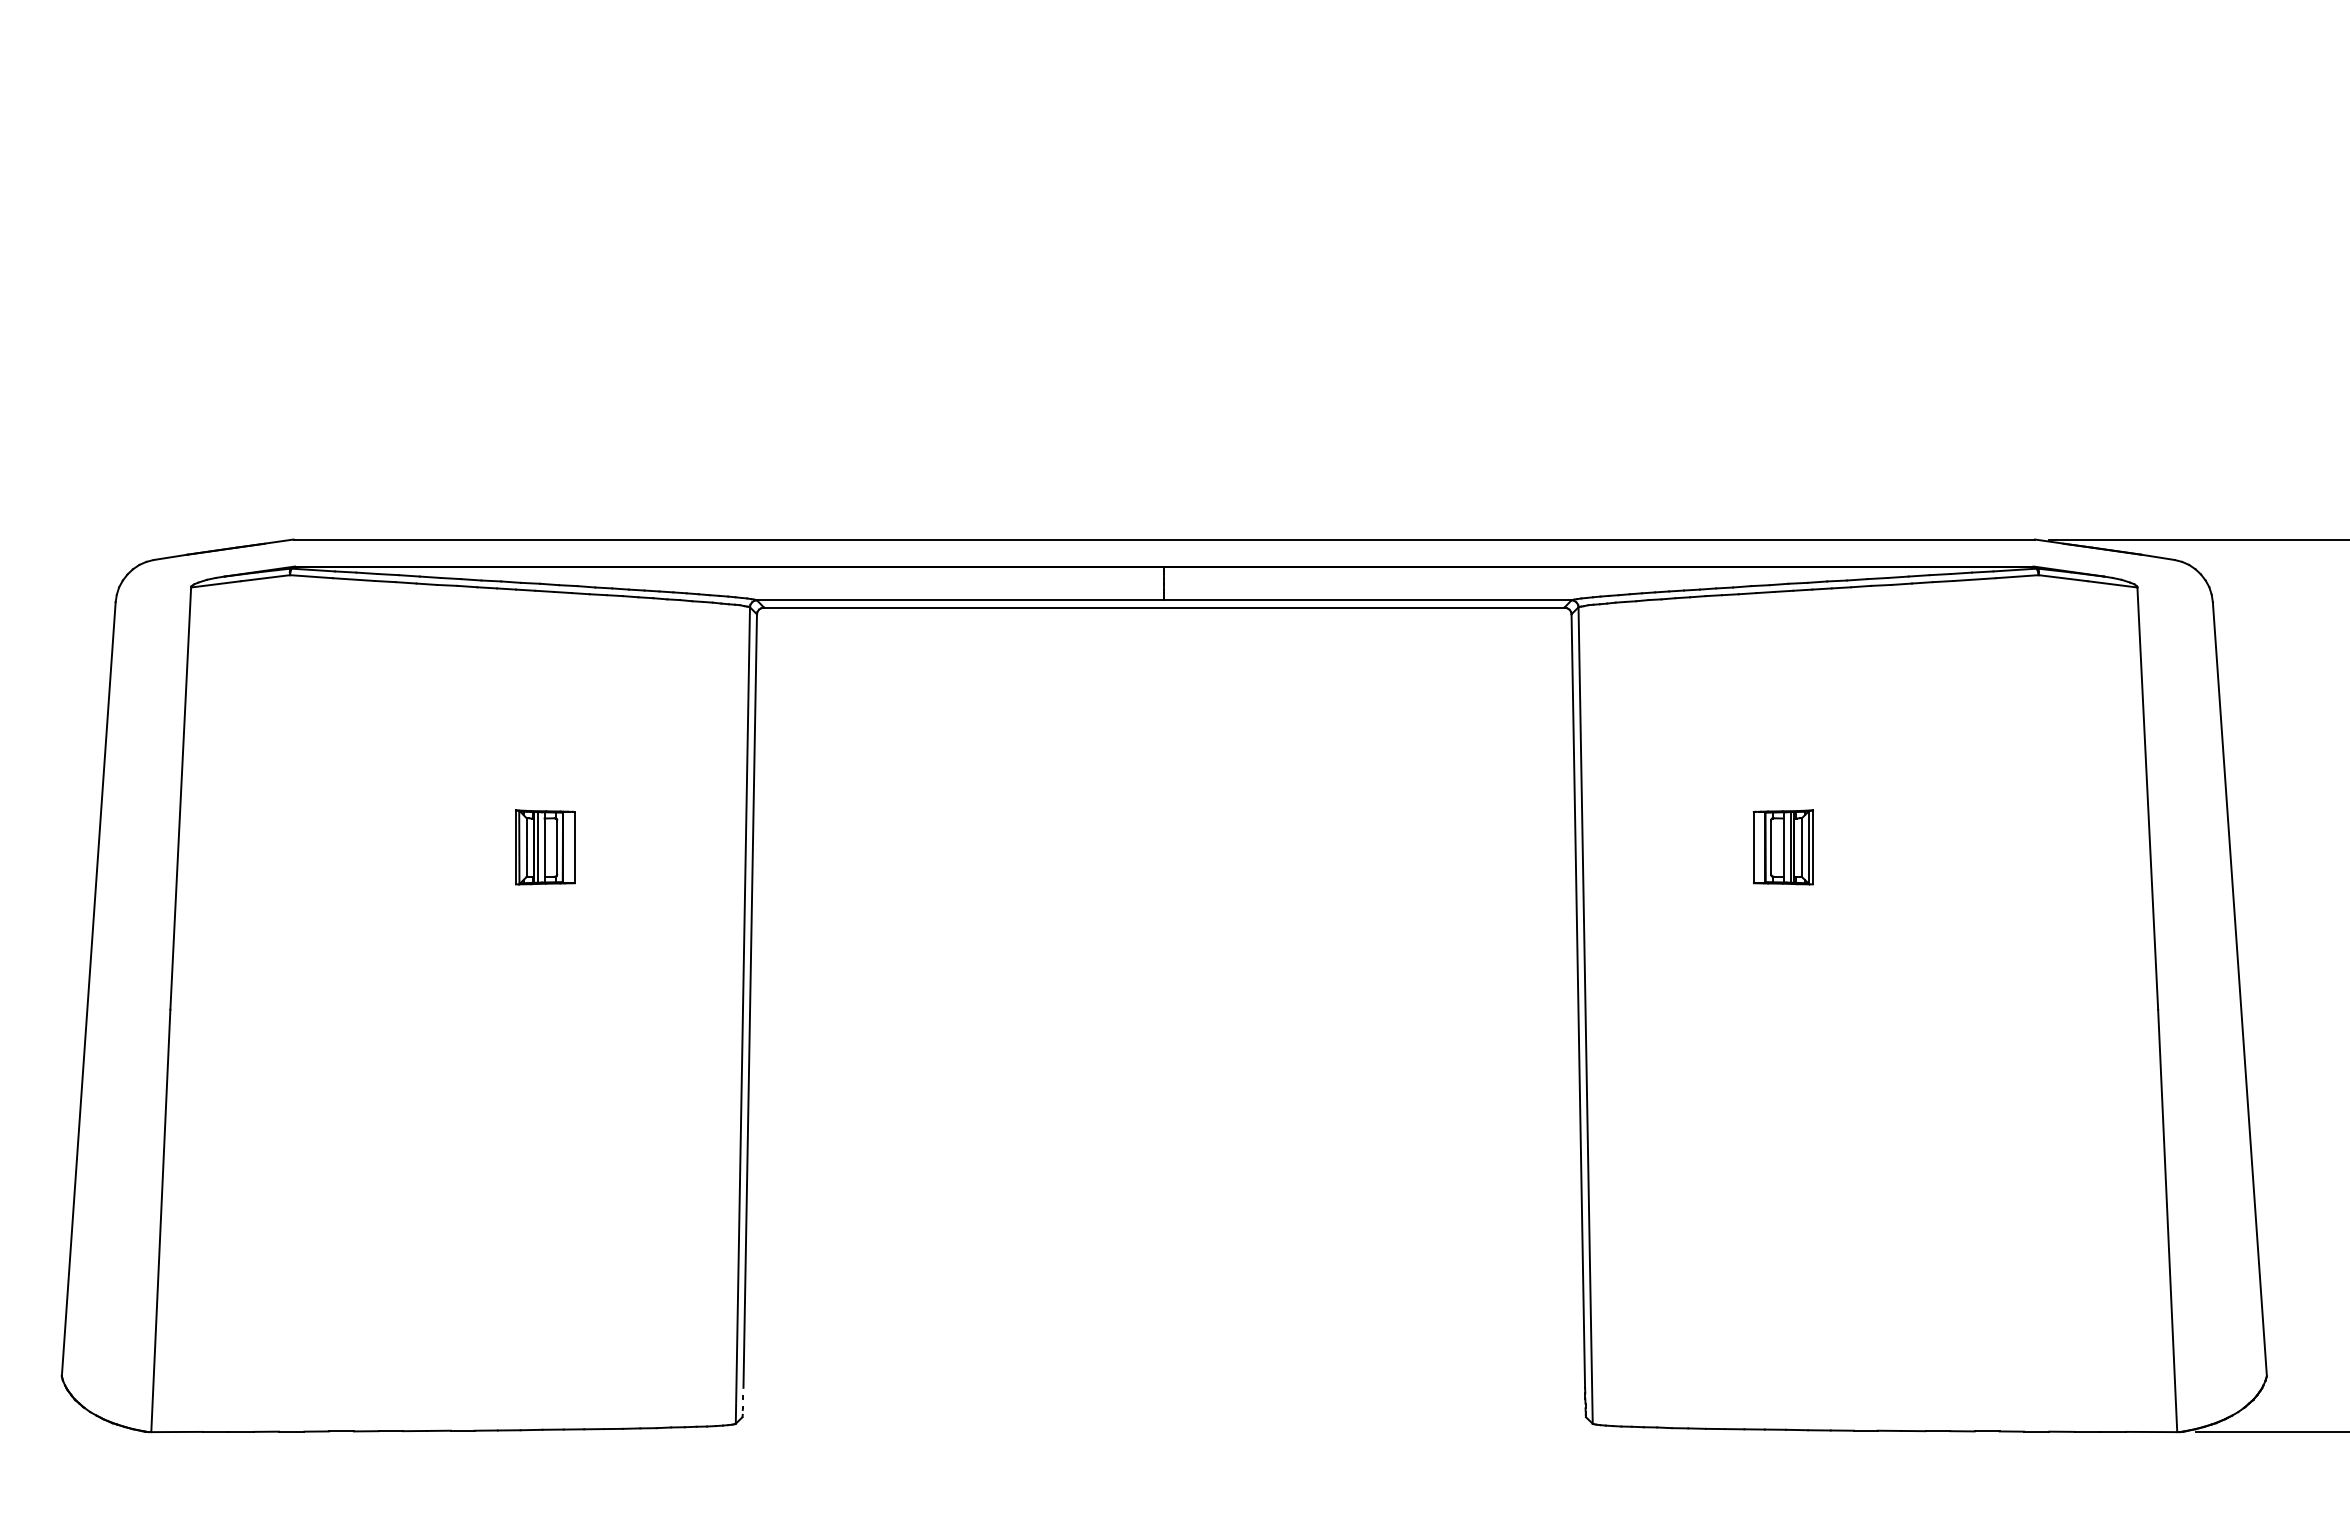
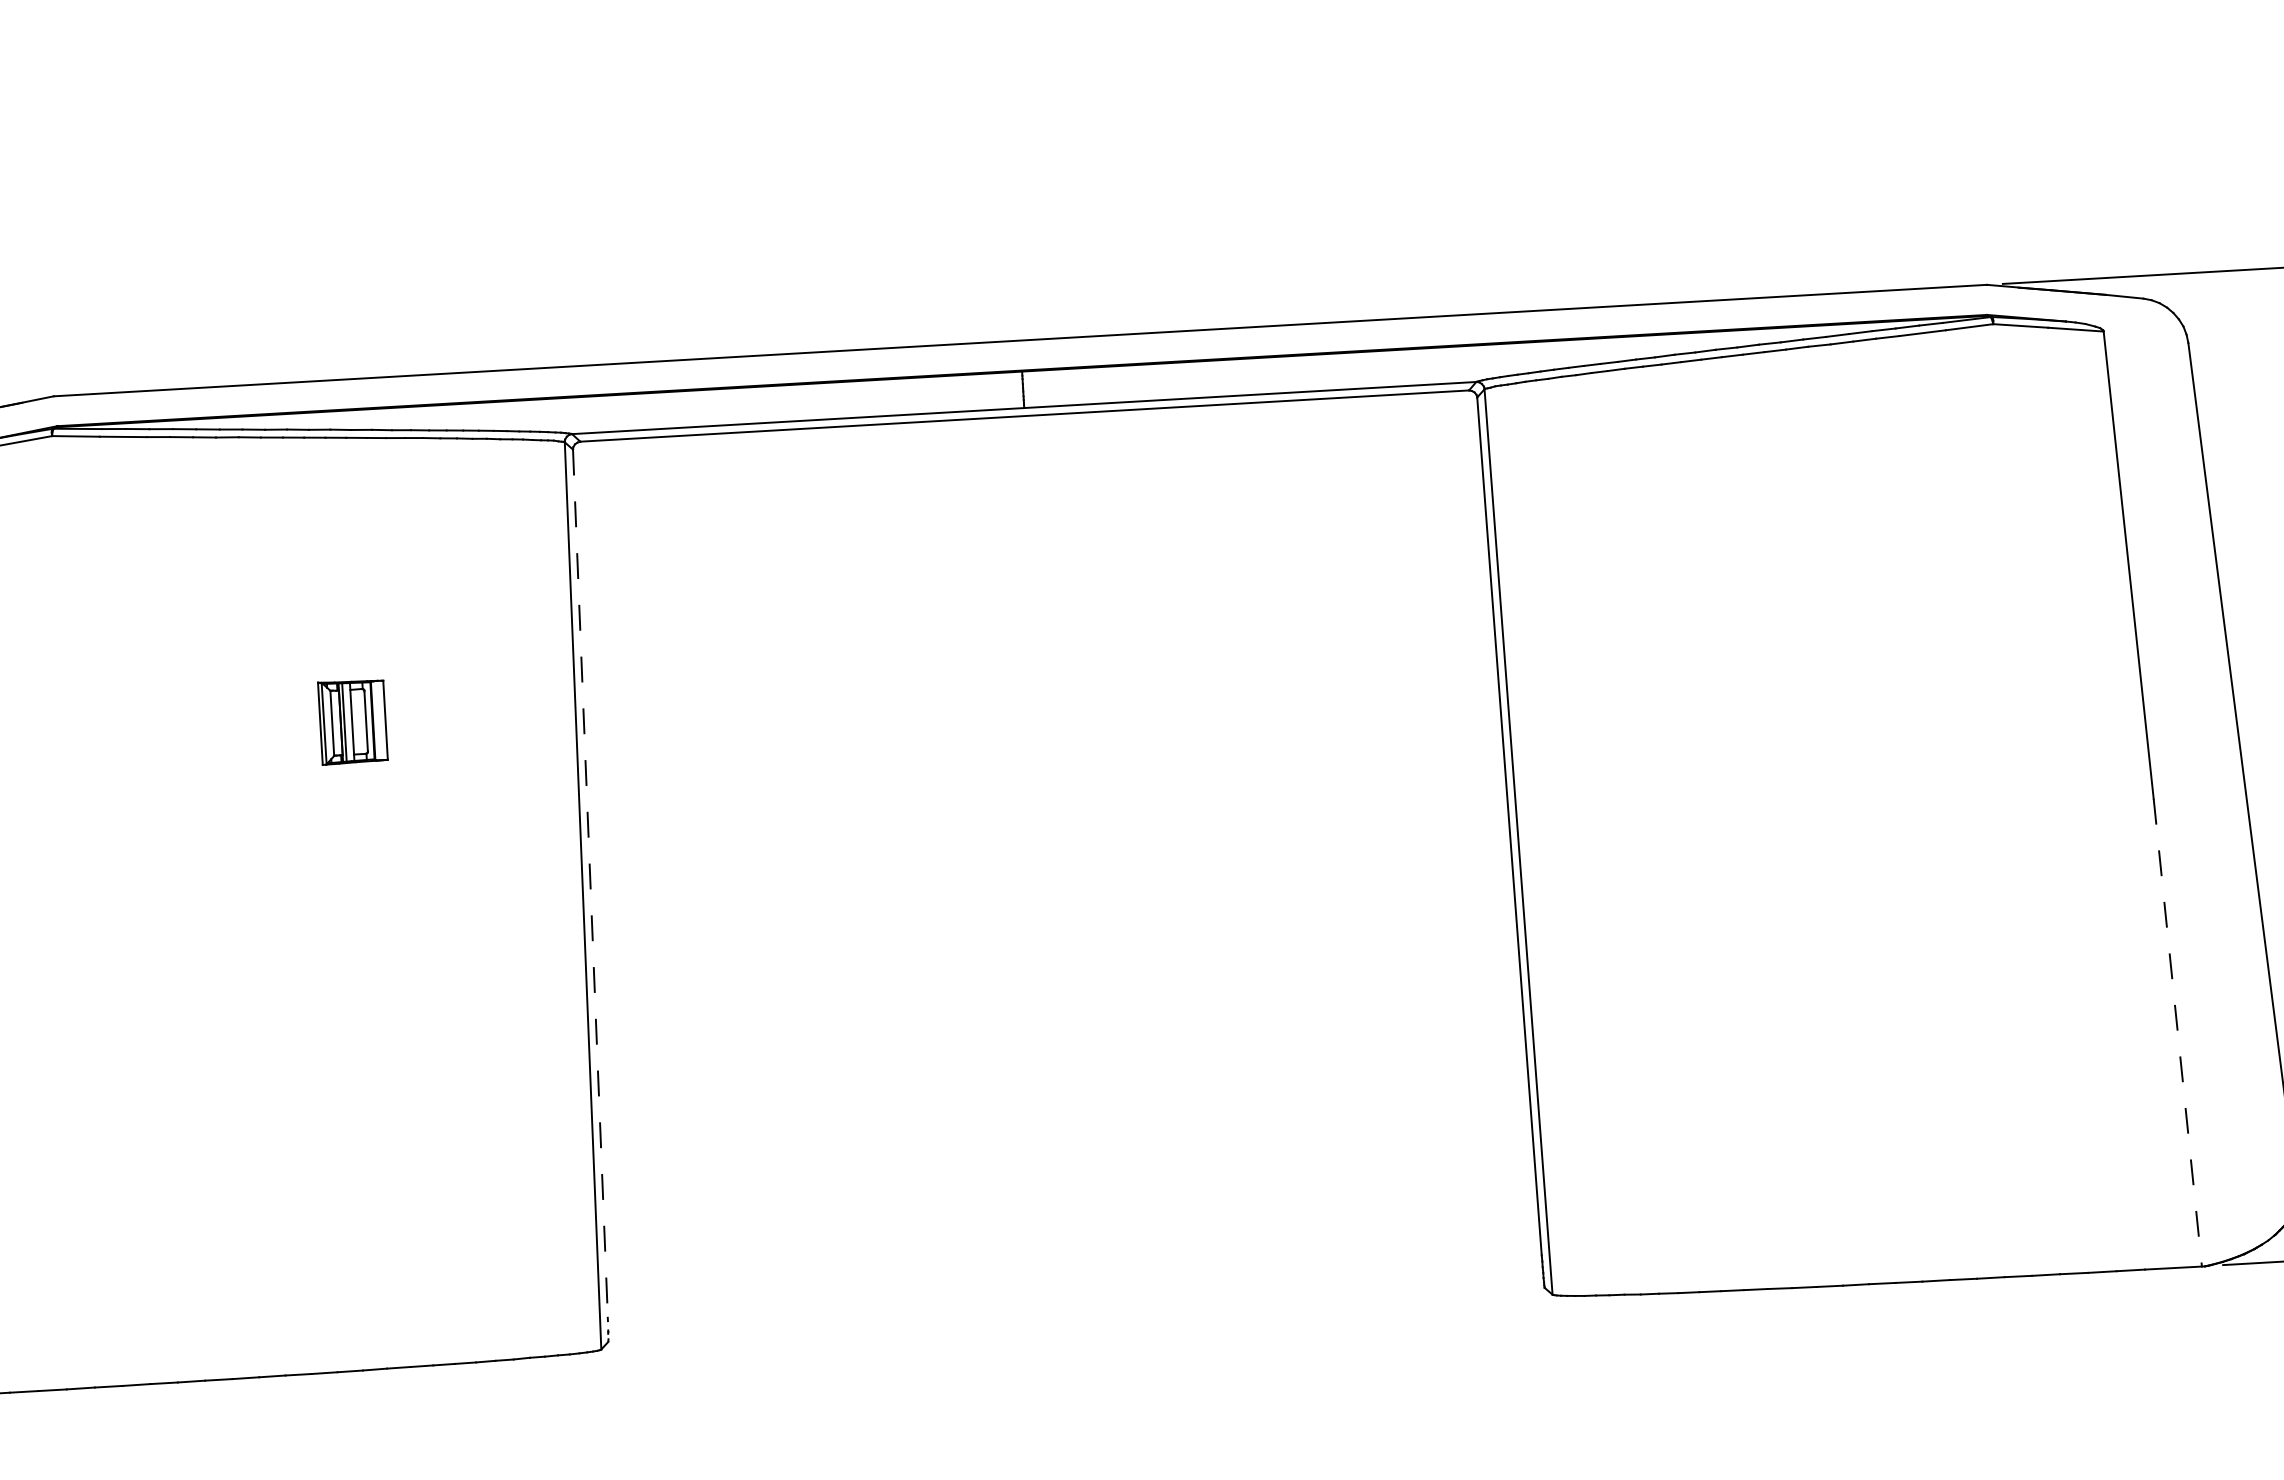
part: (1782, 847) -> (1726, 642), removed
line: (750, 1001) -> (590, 879), solid -> dashed
line: (2167, 1221) -> (2177, 1033), solid -> dashed

